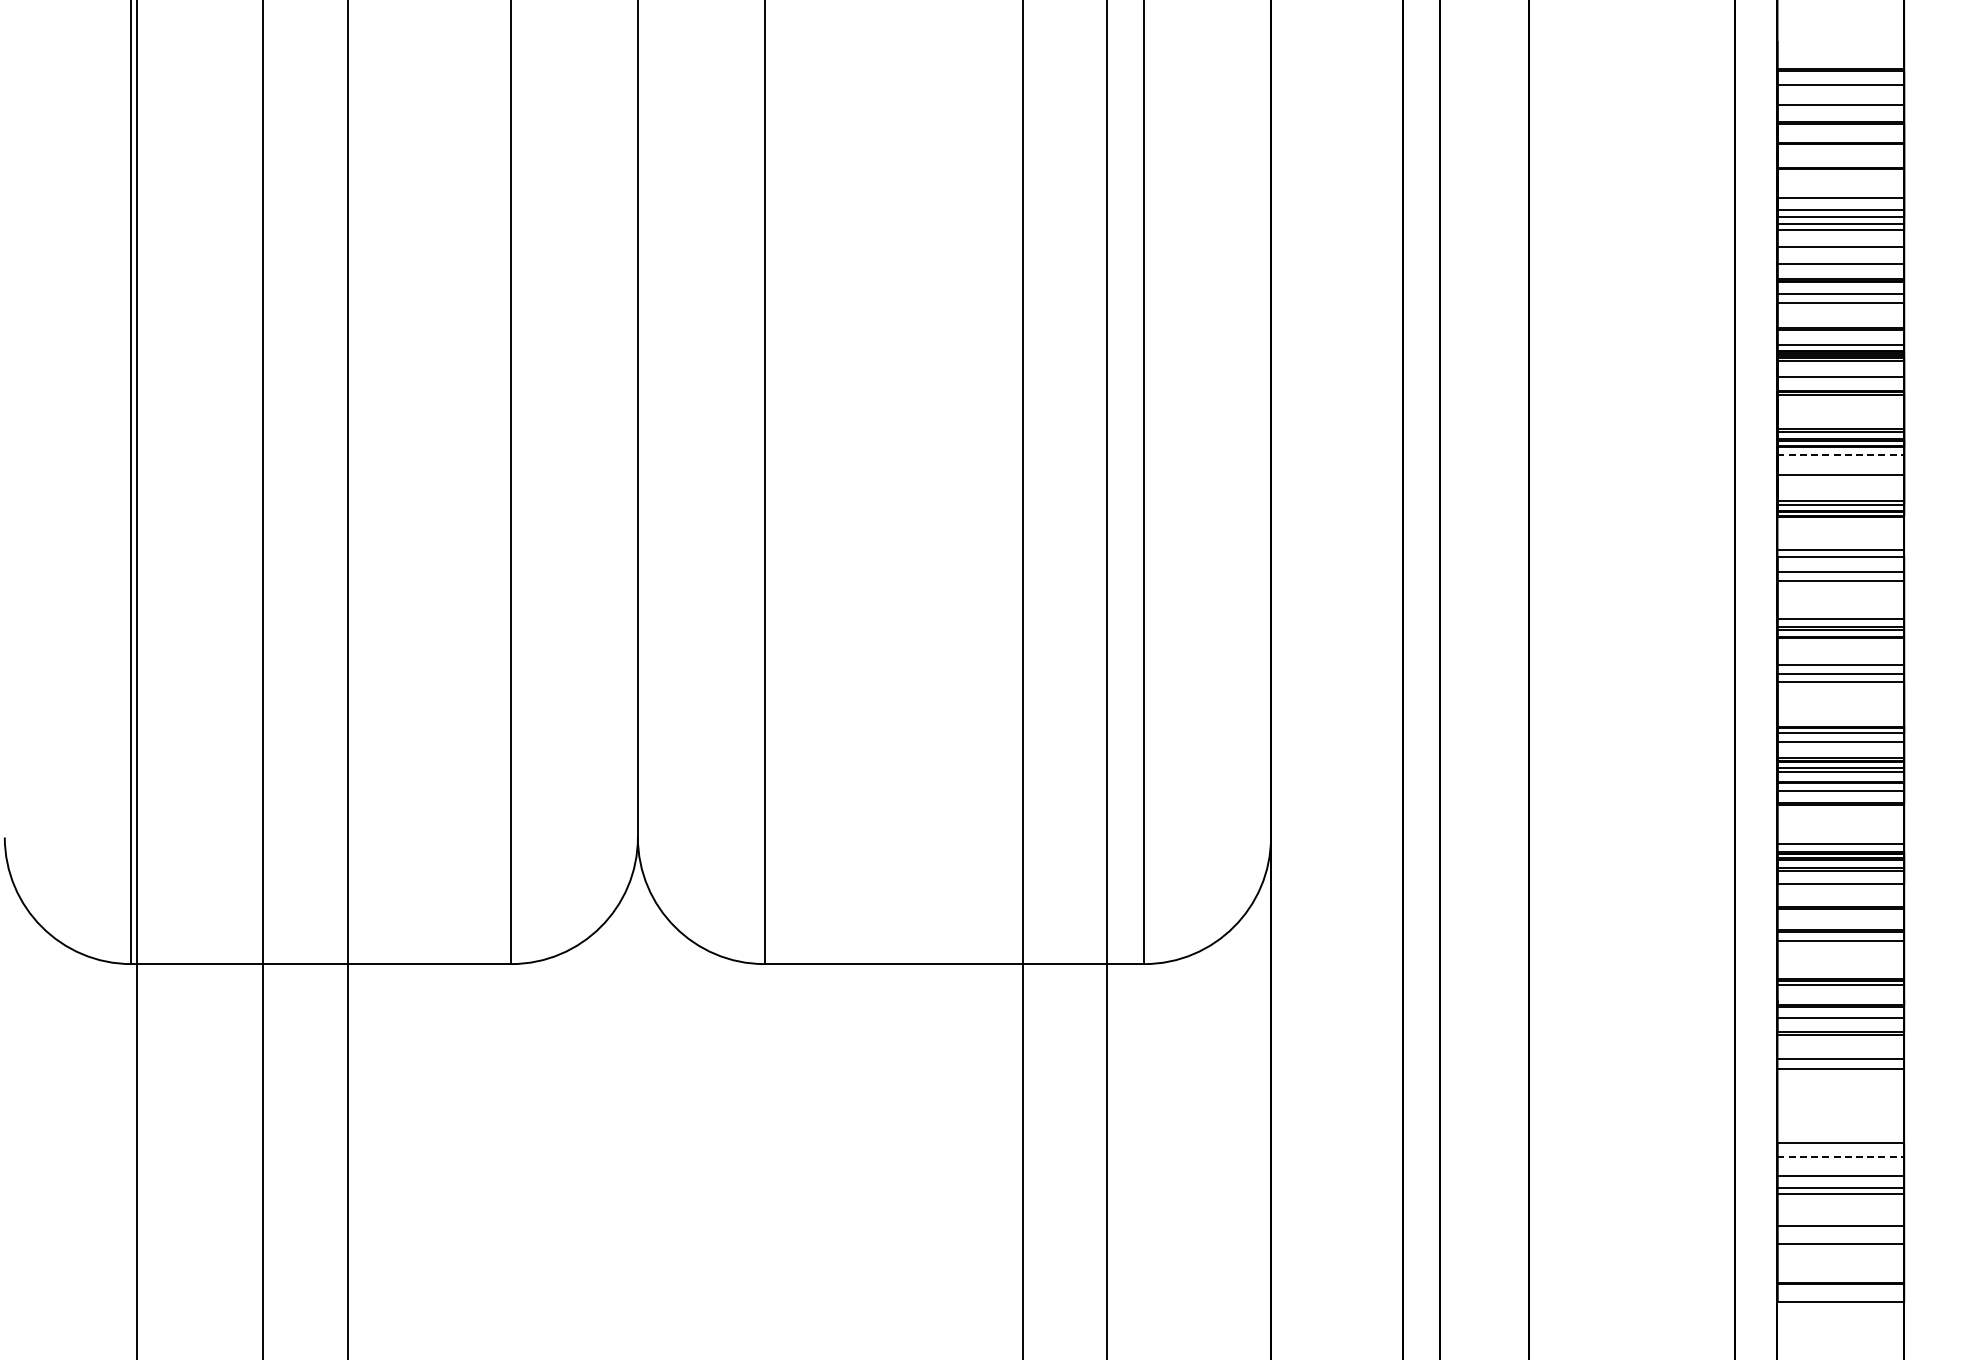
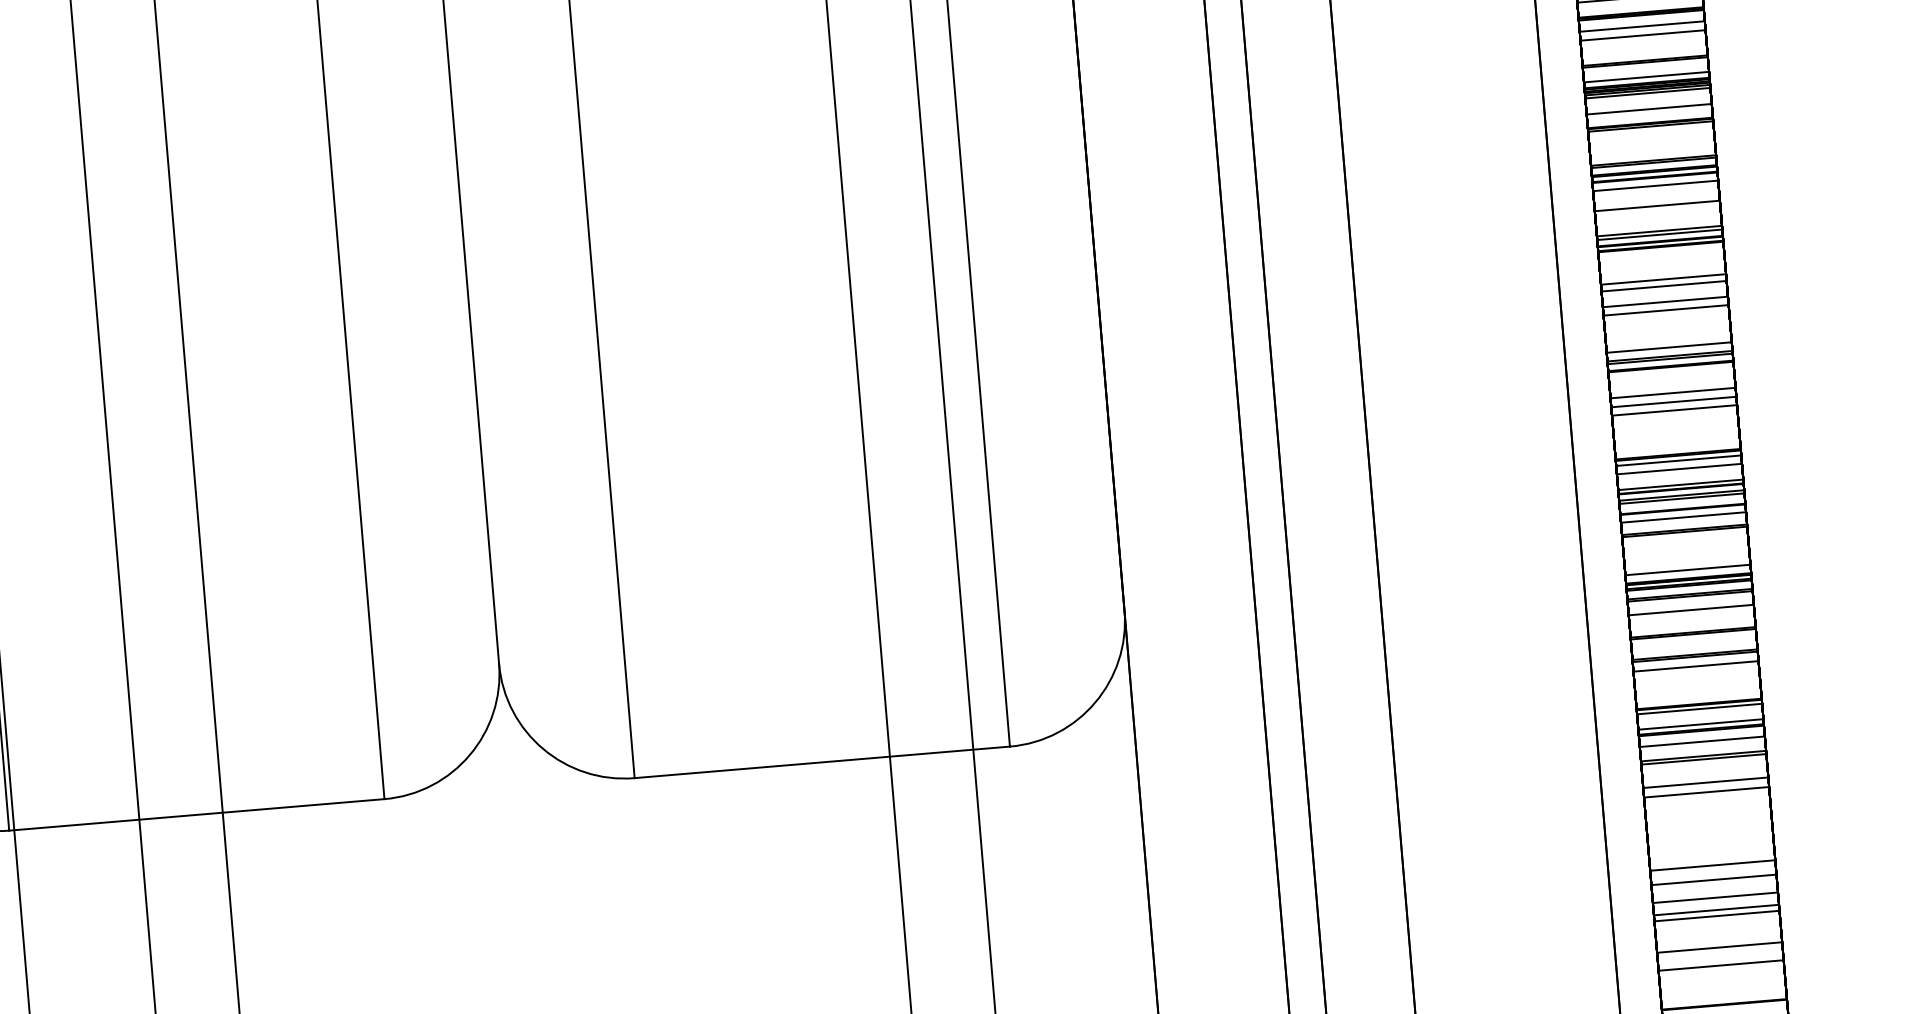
line: (1841, 455) -> (1656, 186), dashed -> solid
line: (1840, 1000) -> (1700, 724), added
line: (1841, 1157) -> (1714, 879), dashed -> solid

